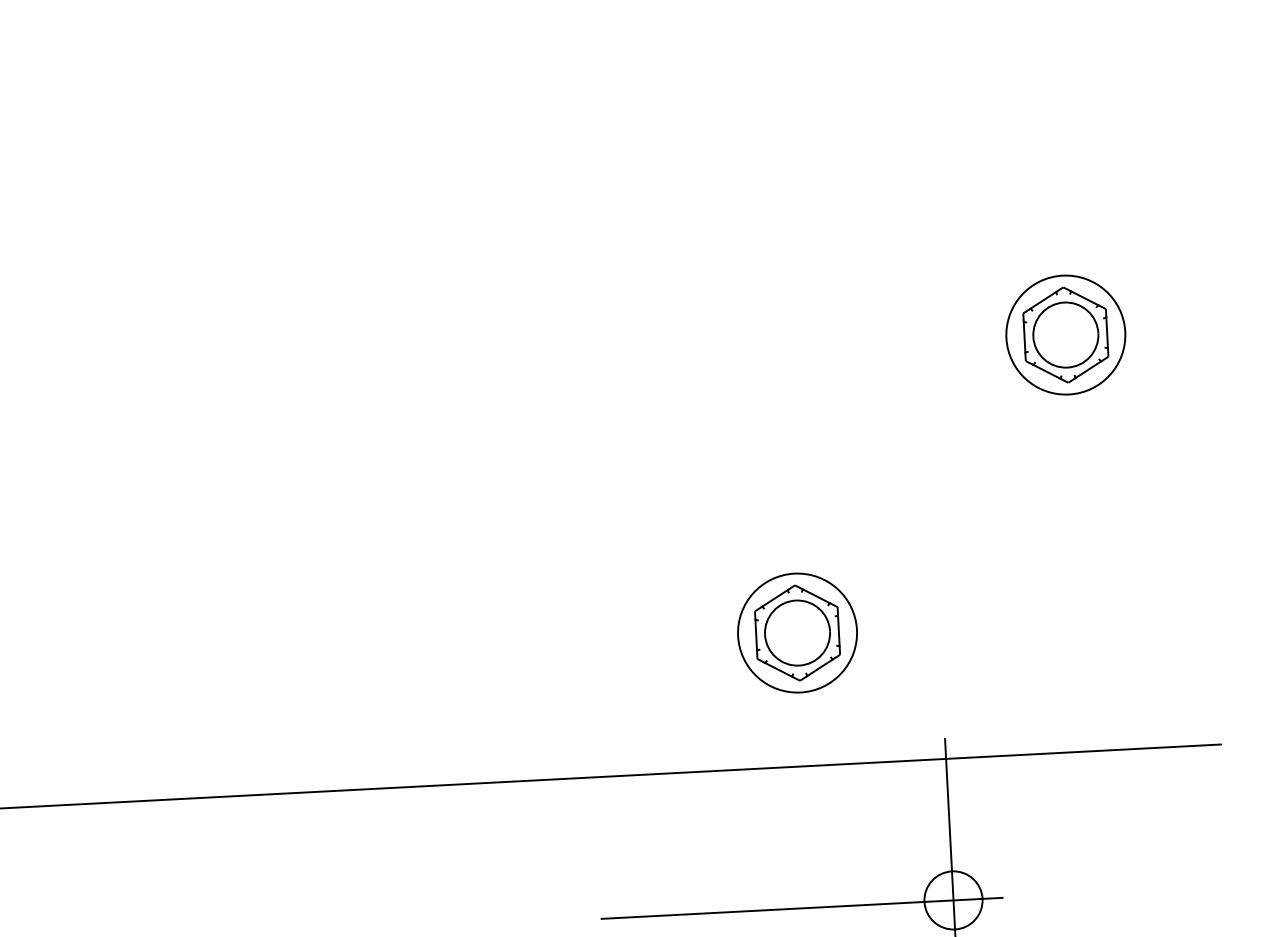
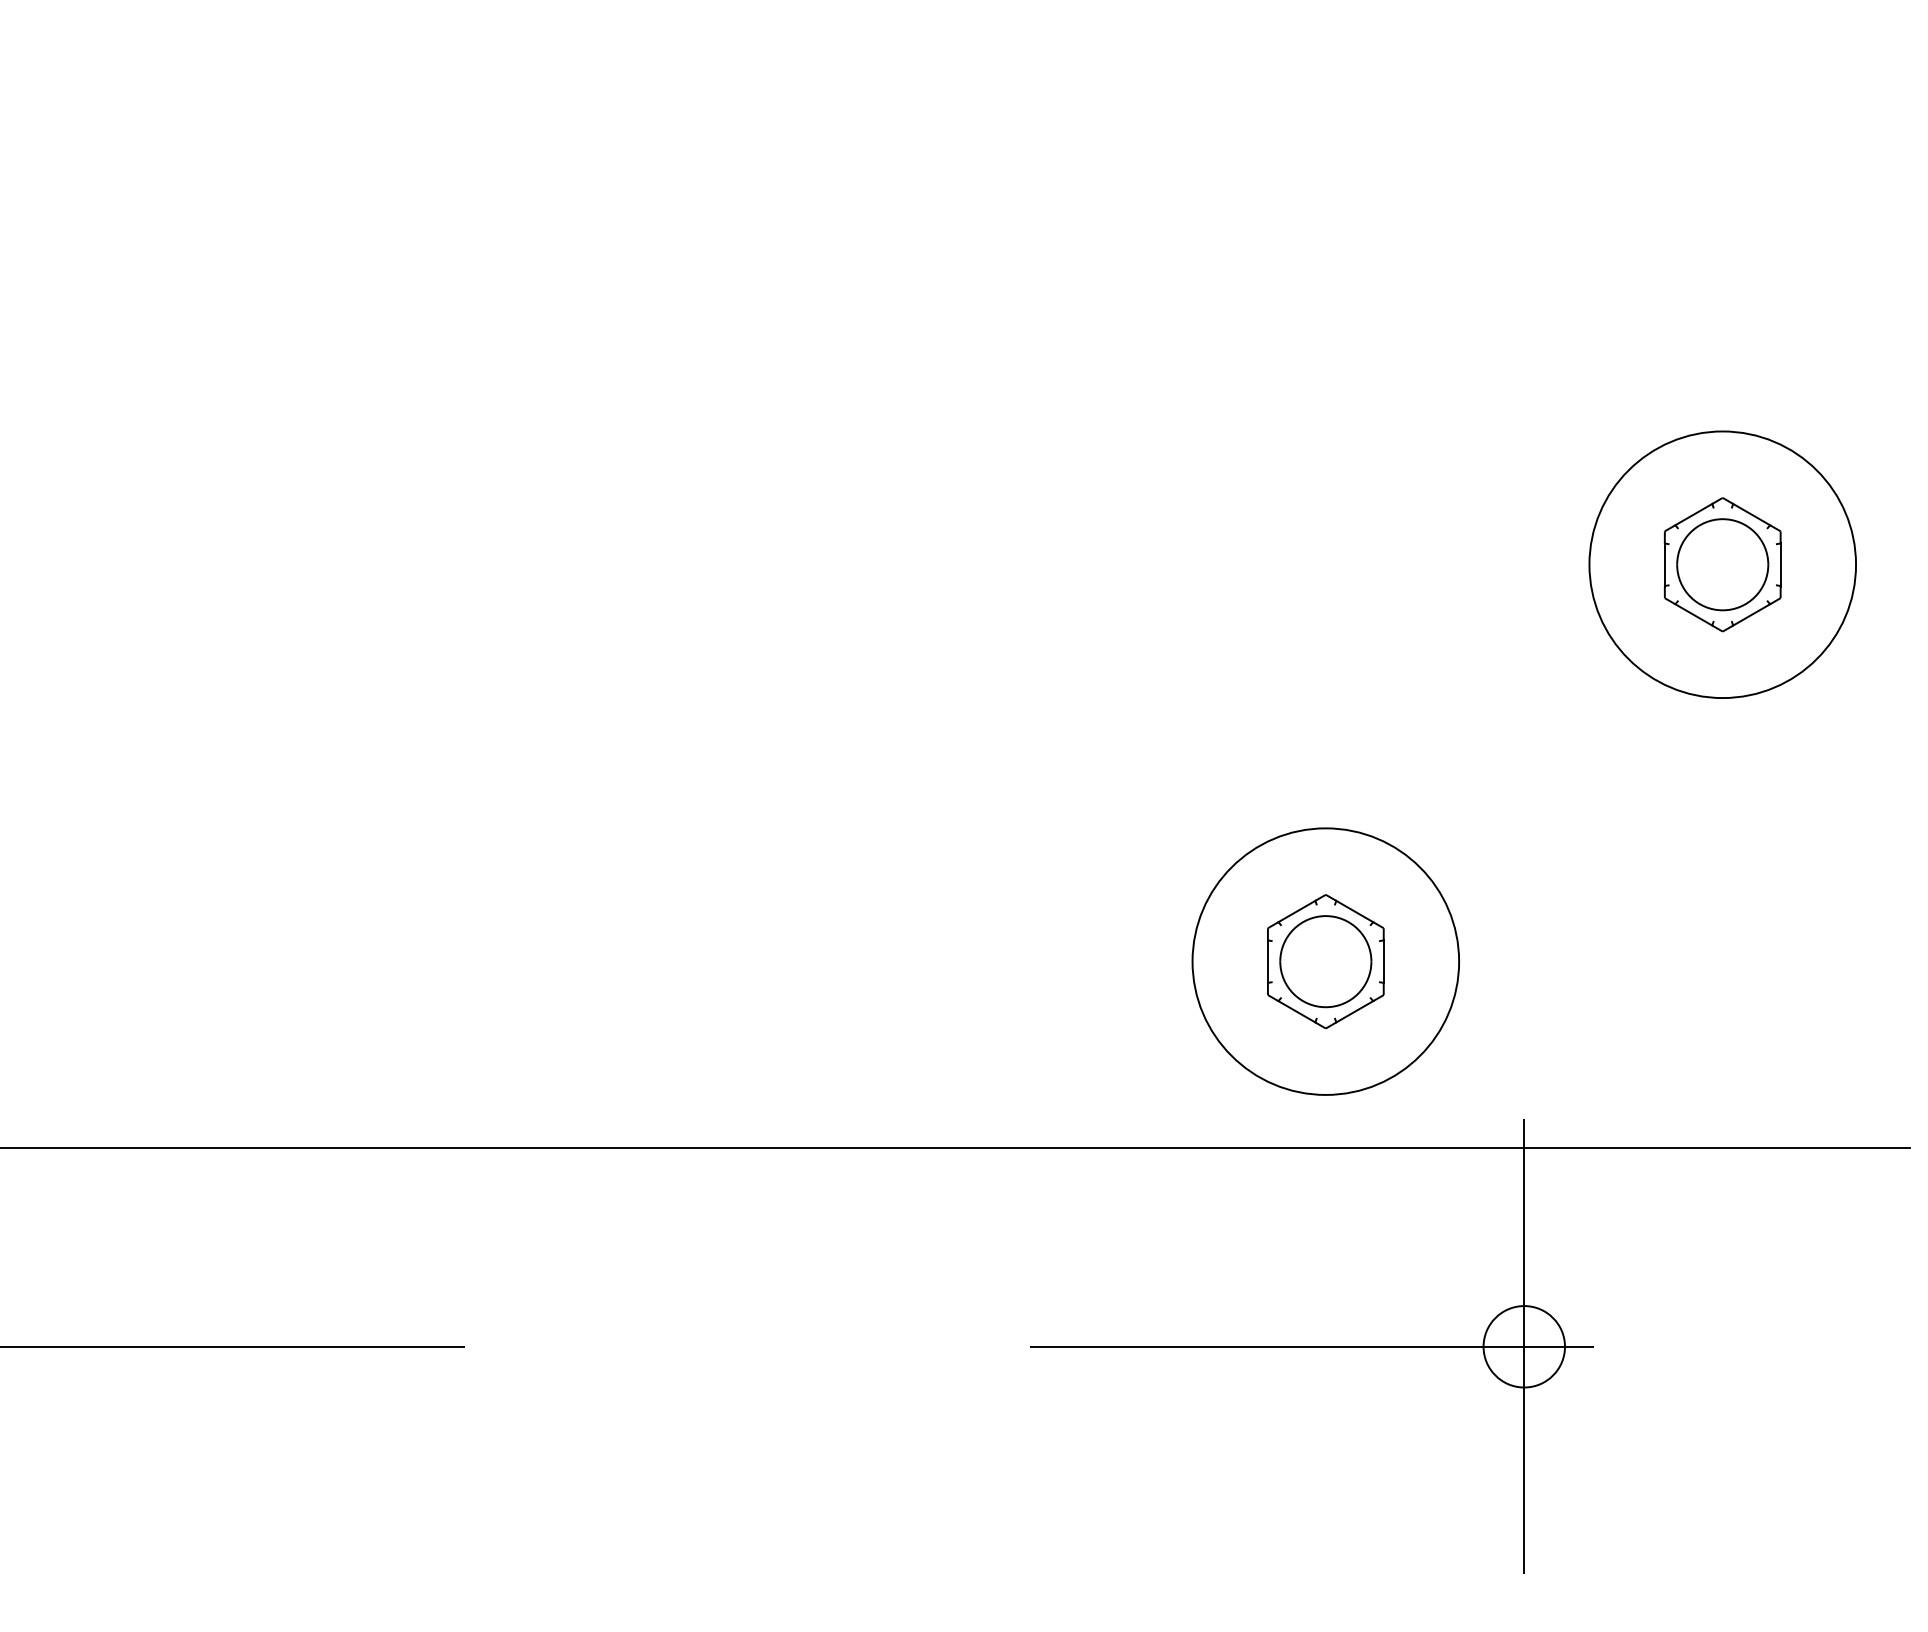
circle: (1065, 334) -> (1722, 564), size x1.6
circle: (797, 632) -> (1325, 961), size x1.6

